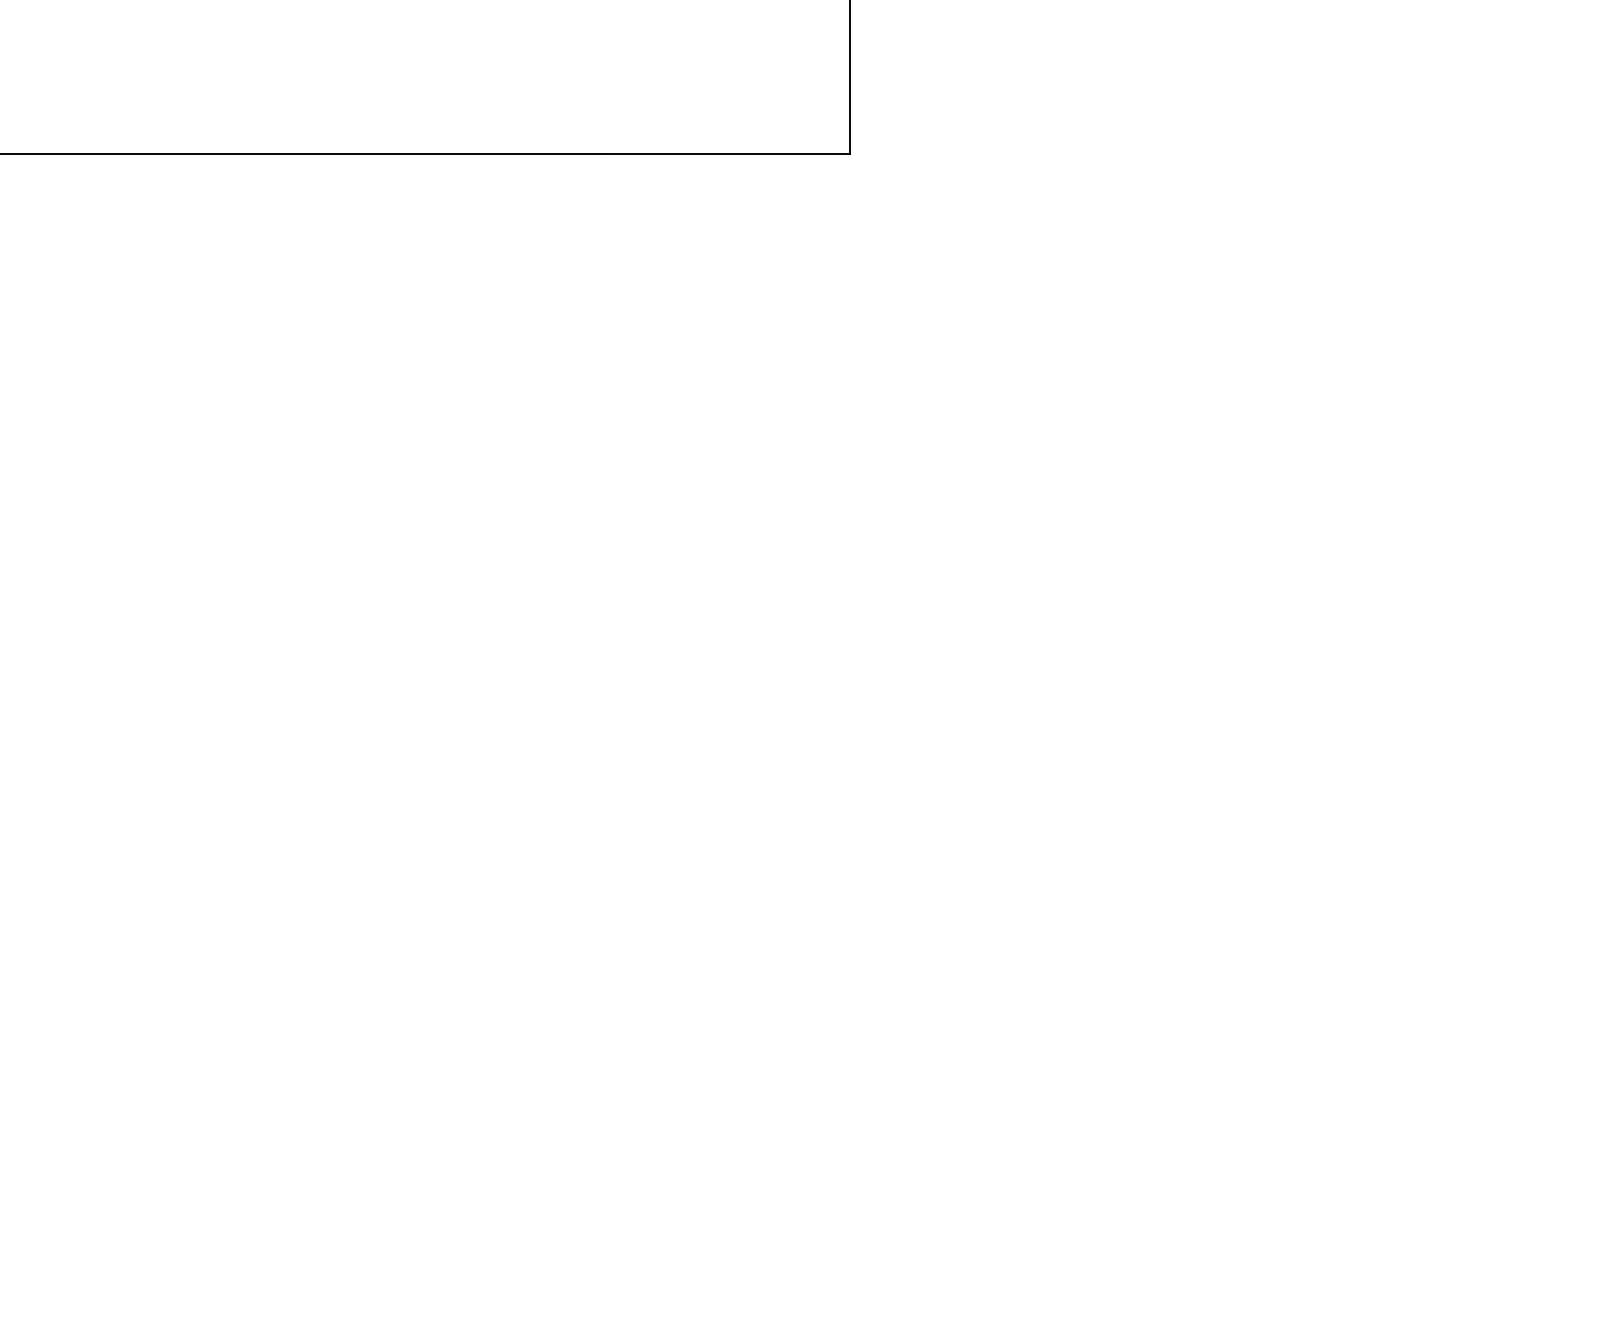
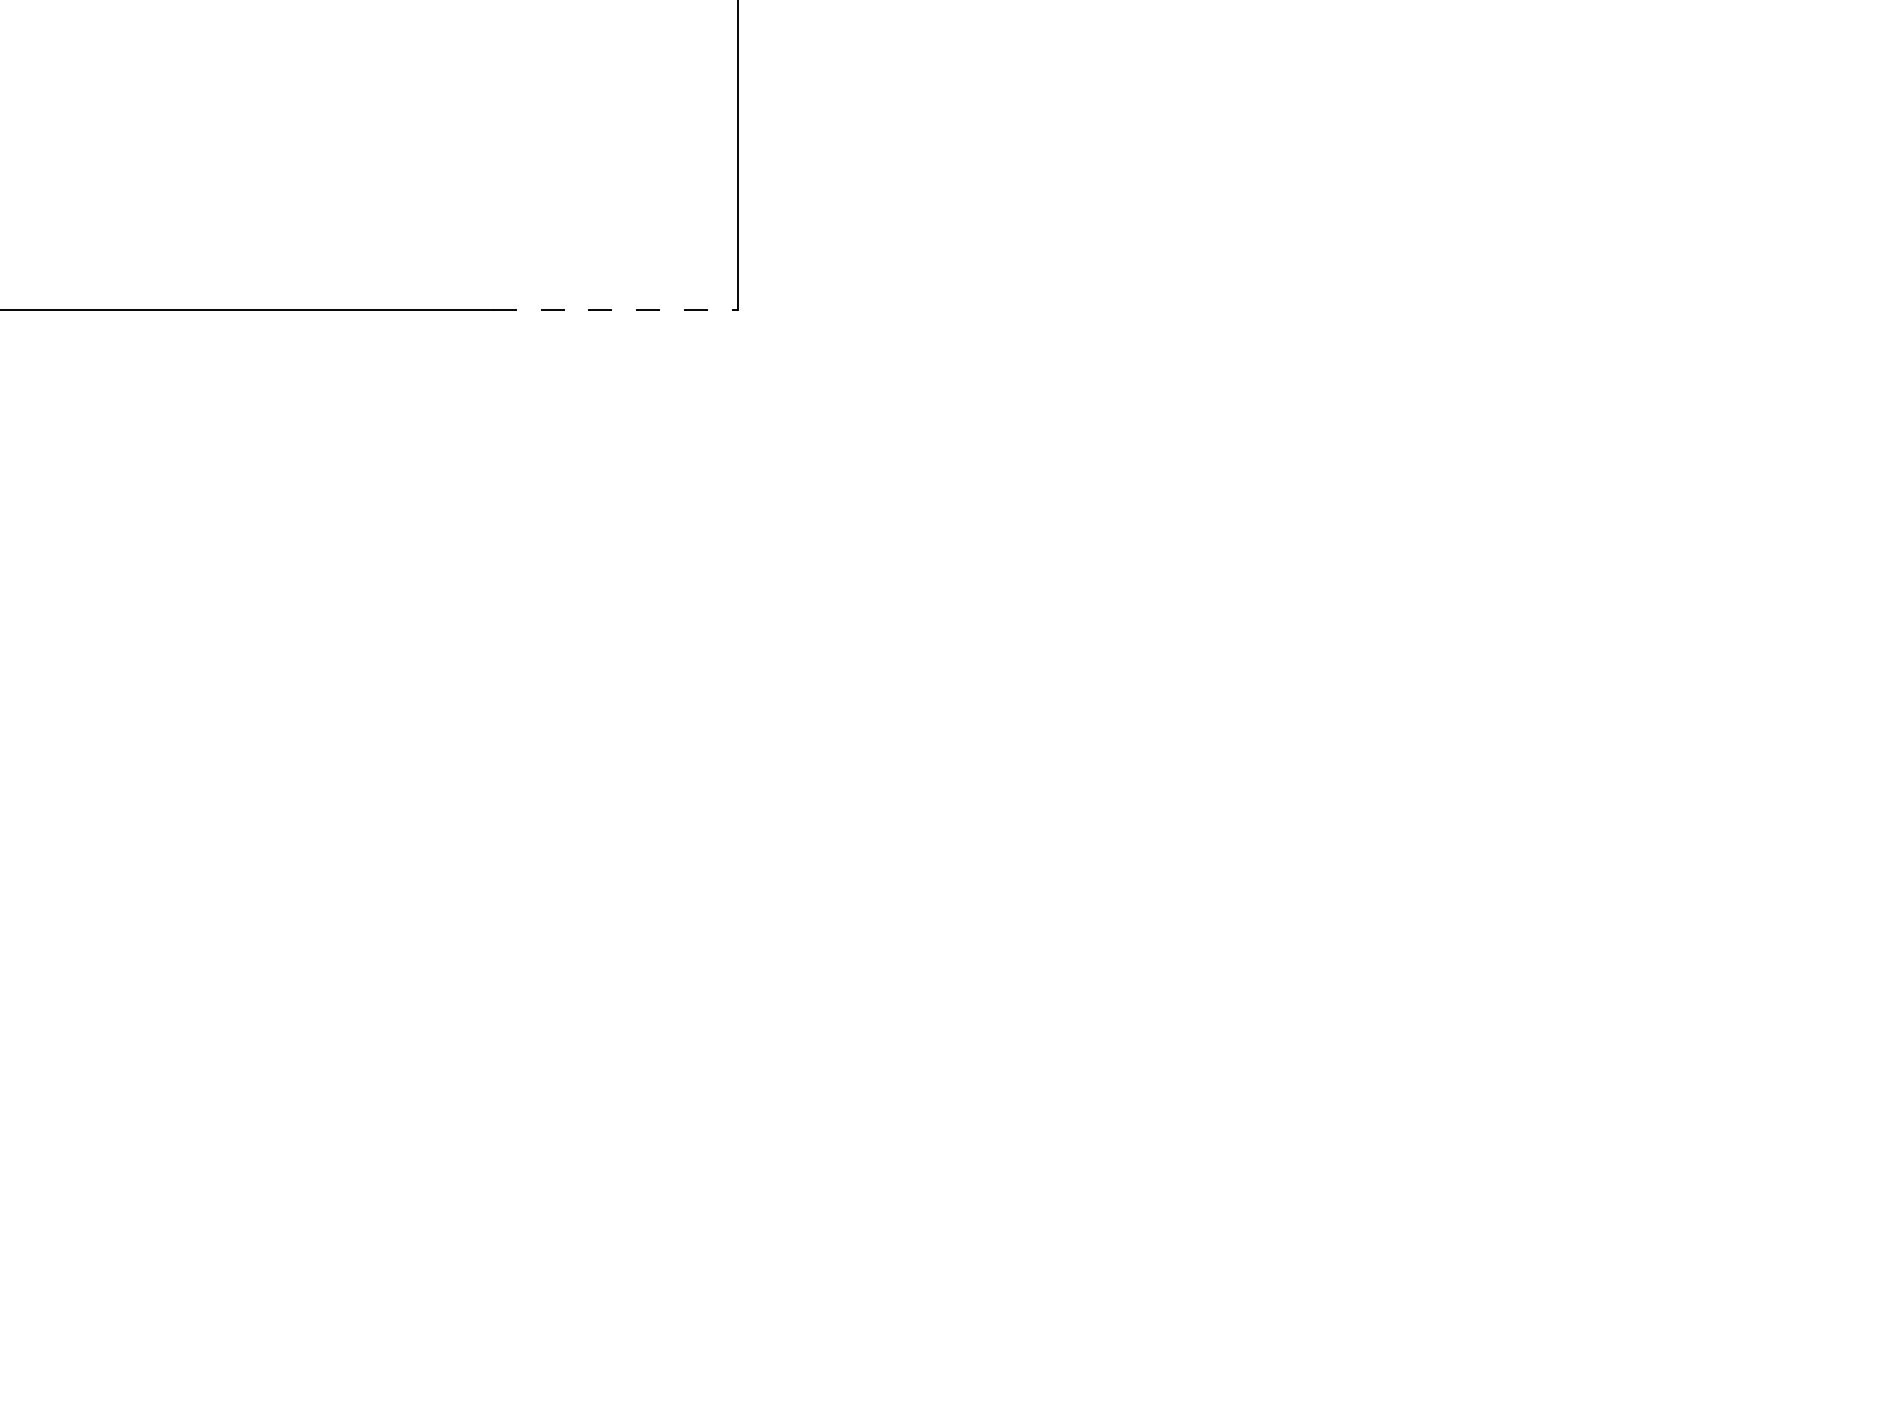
line: (726, 153) -> (615, 310), solid -> dashed

